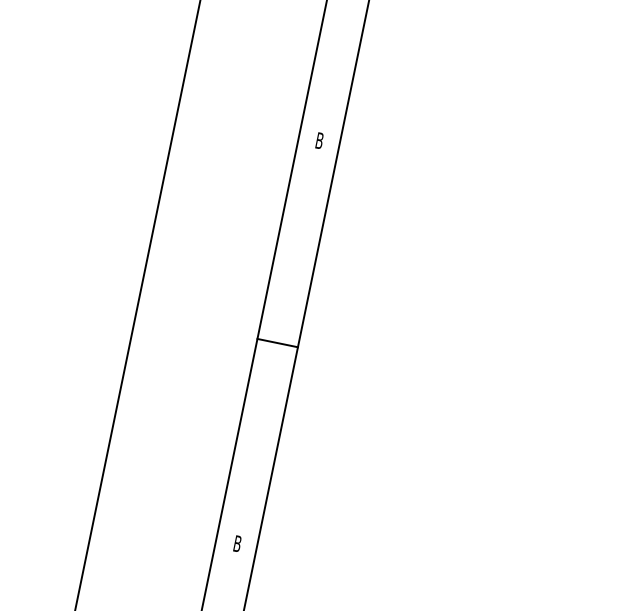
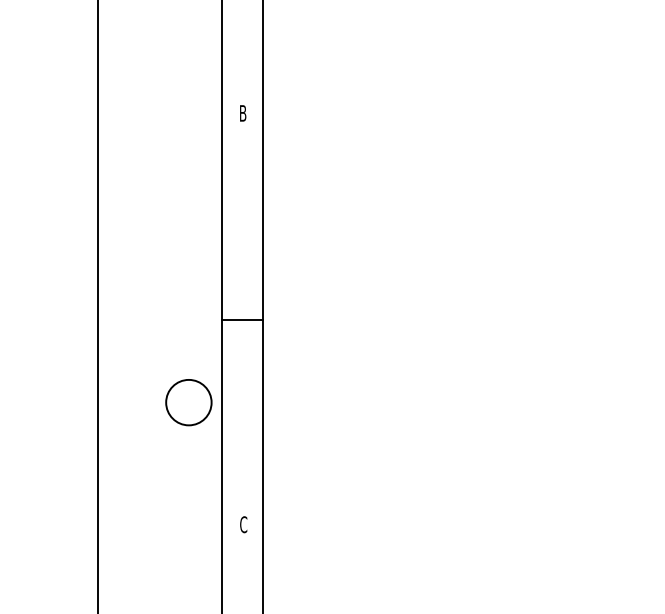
circle: (208, 413) -> (188, 402), added
text: (237, 543) -> (243, 524), B -> C

